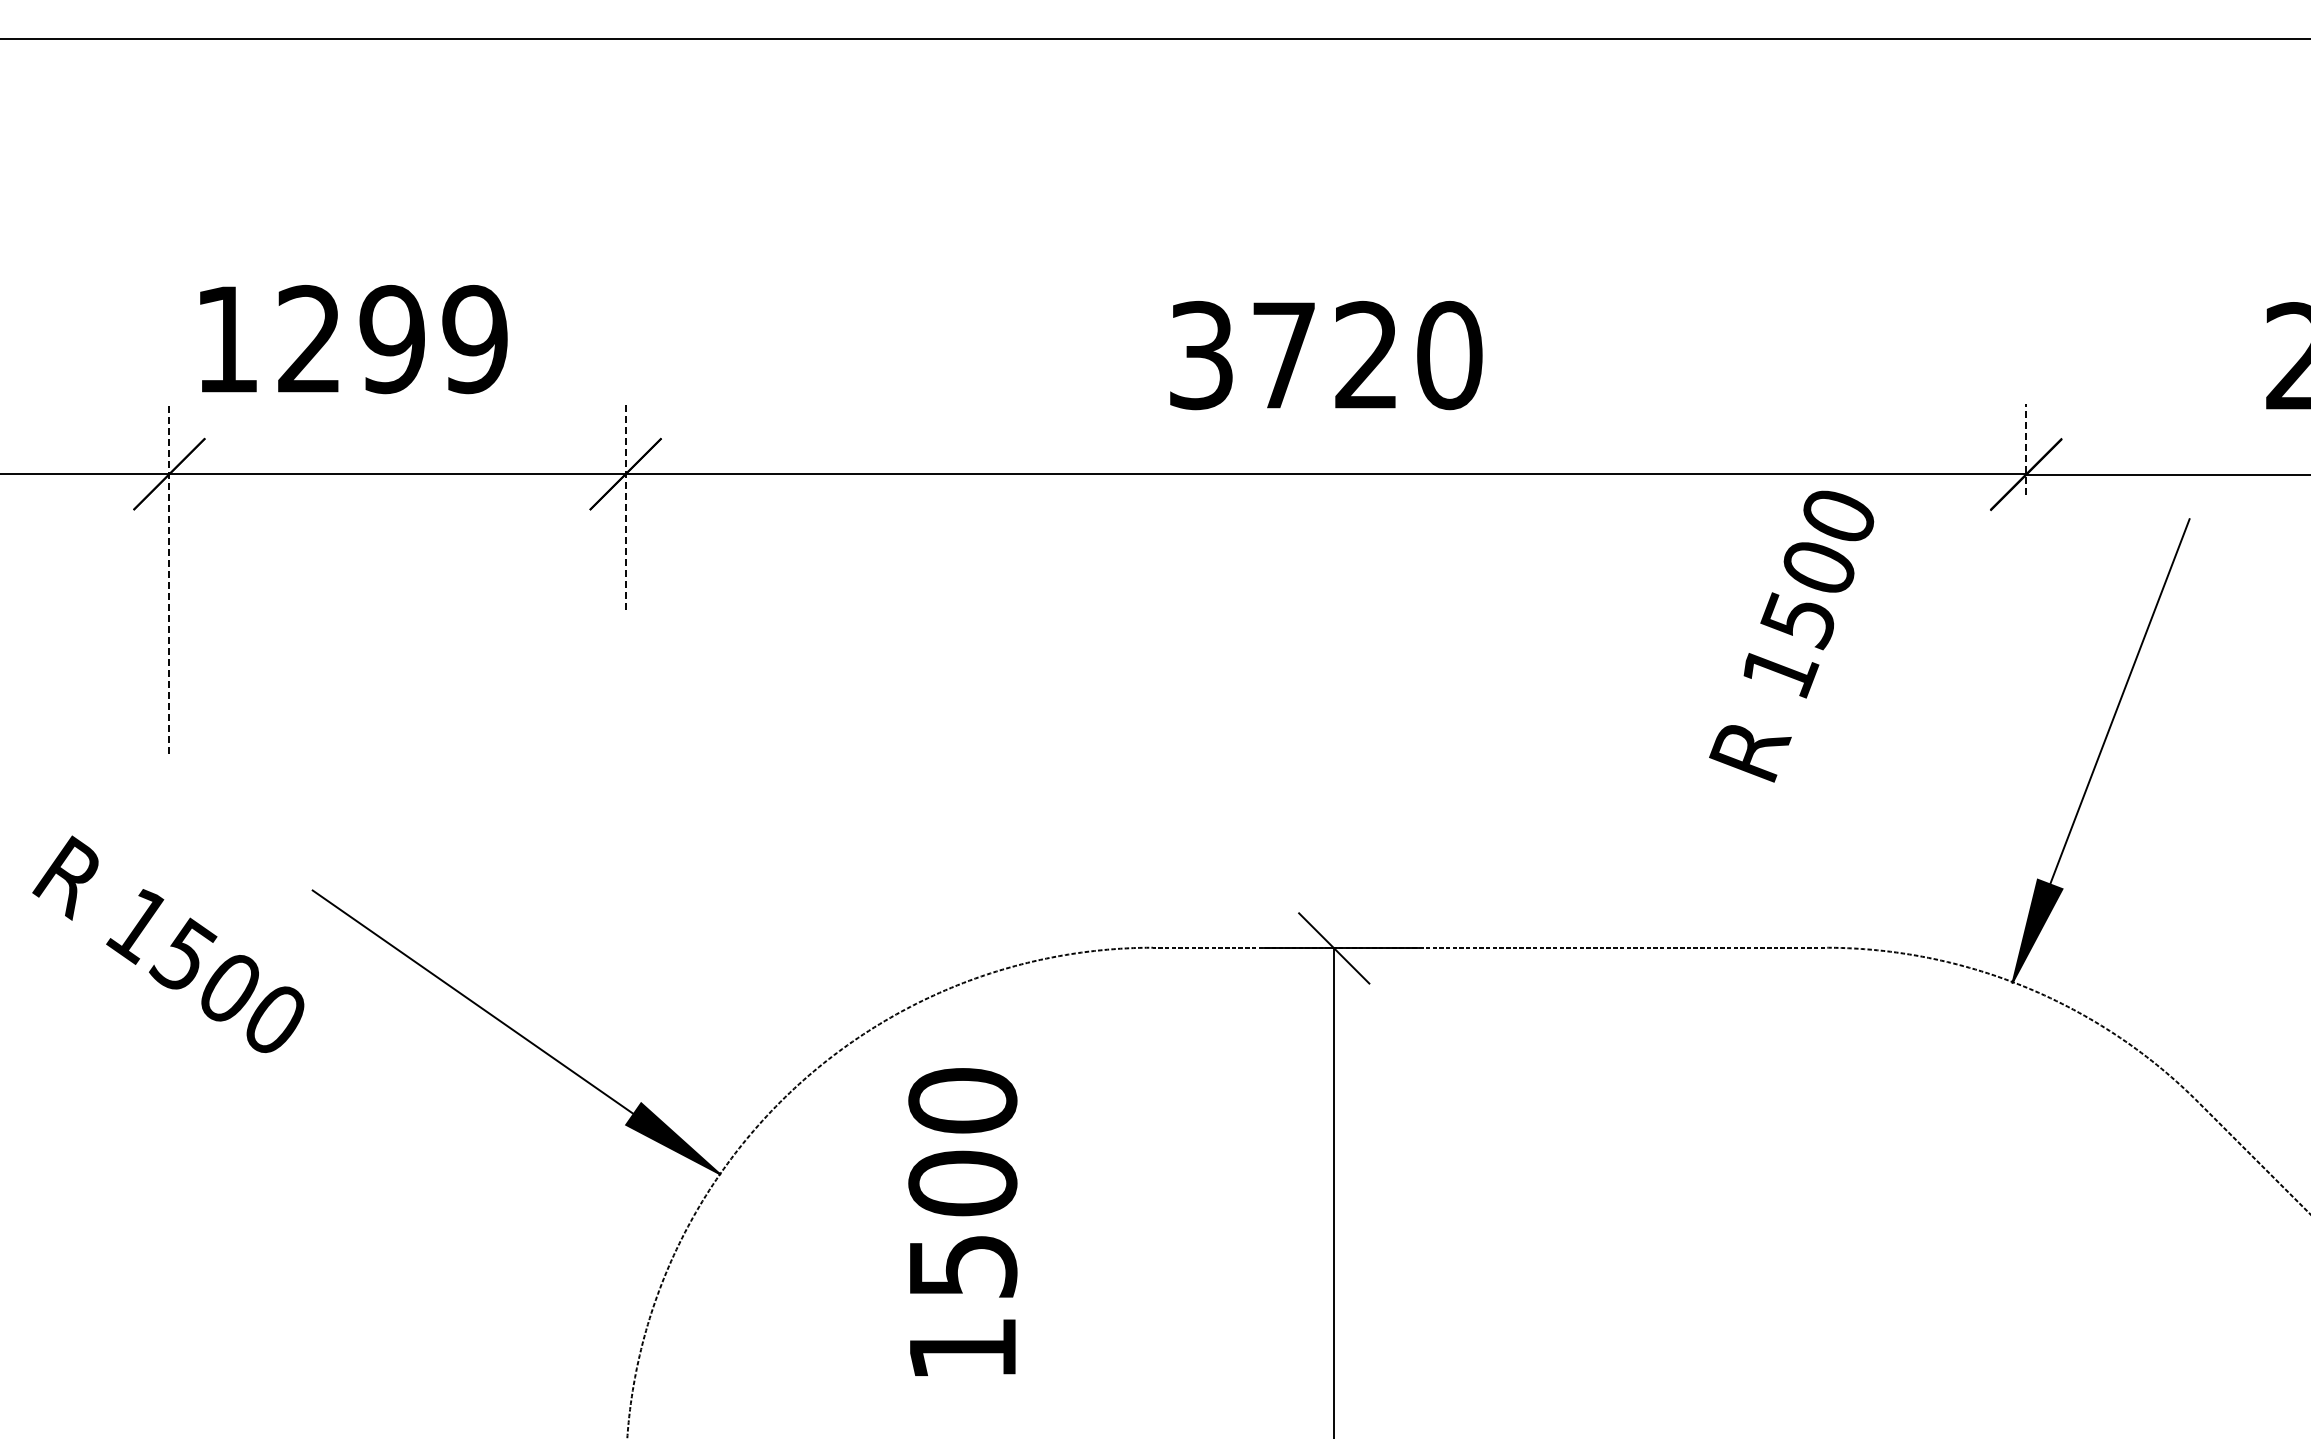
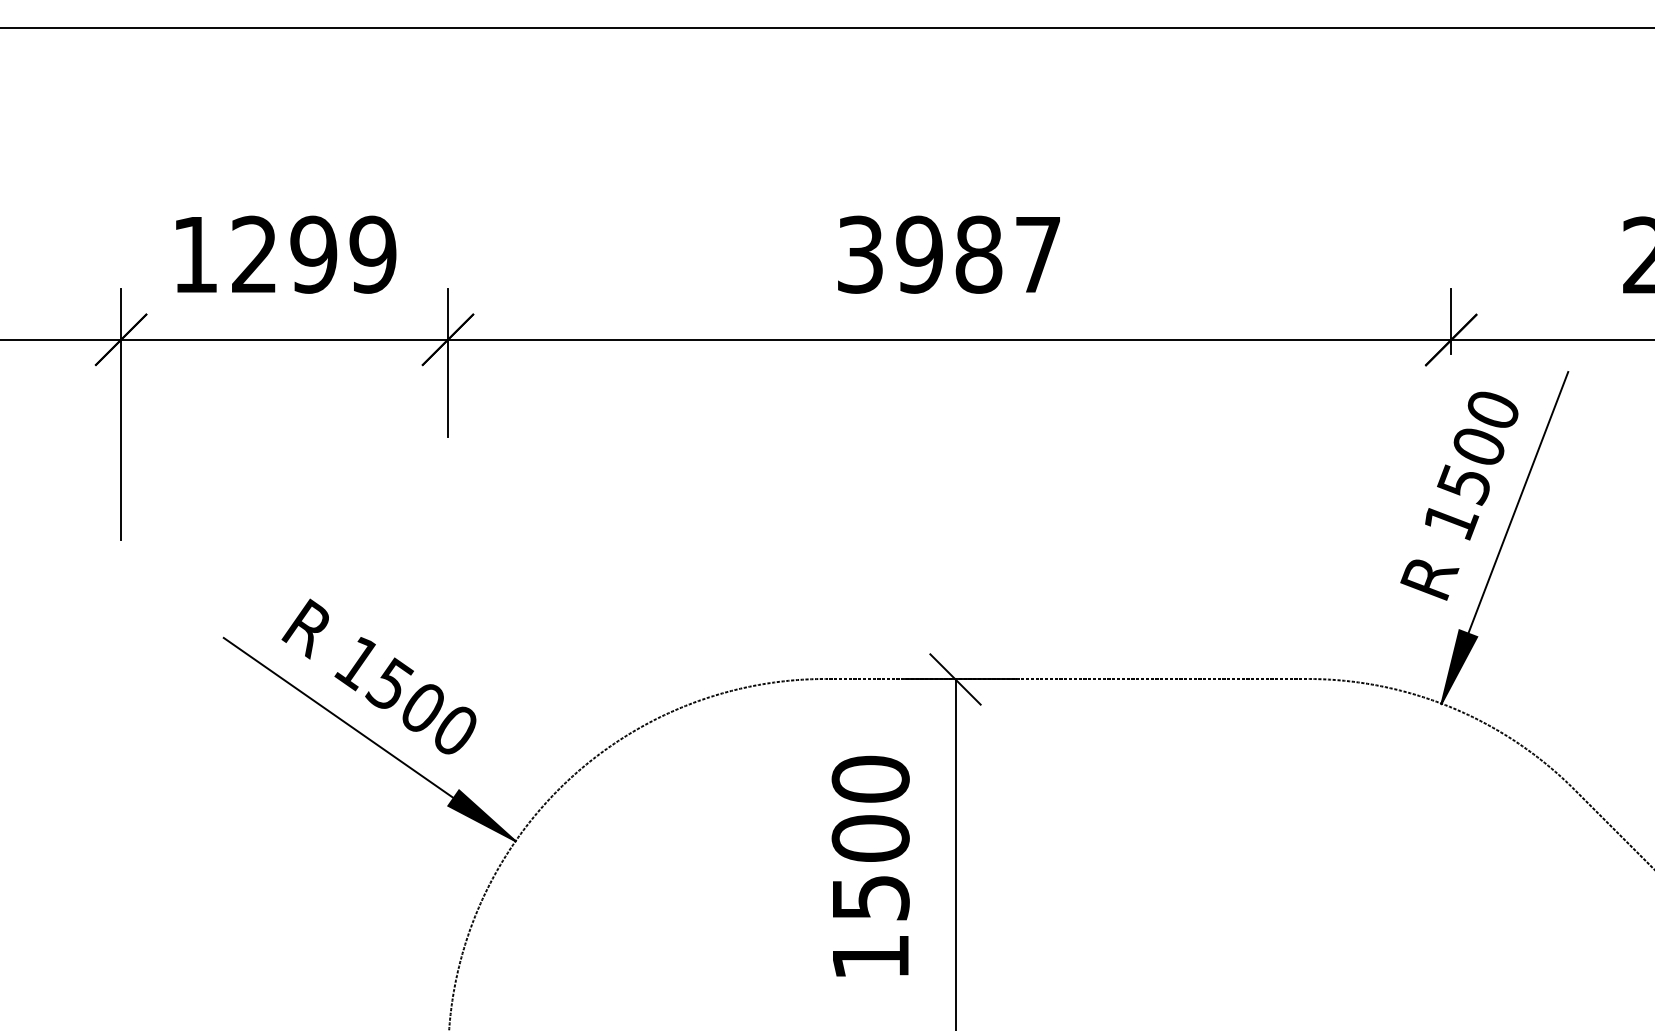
text: (353, 339) -> (285, 254), moved
text: (1366, 355) -> (978, 254), 3720 -> 3987
line: (2026, 448) -> (1451, 321), dashed -> solid
line: (625, 506) -> (447, 362), dashed -> solid
line: (169, 578) -> (121, 414), dashed -> solid
text: (1791, 636) -> (1459, 496), moved
text: (168, 943) -> (379, 675), moved
text: (962, 1221) -> (870, 865), moved

